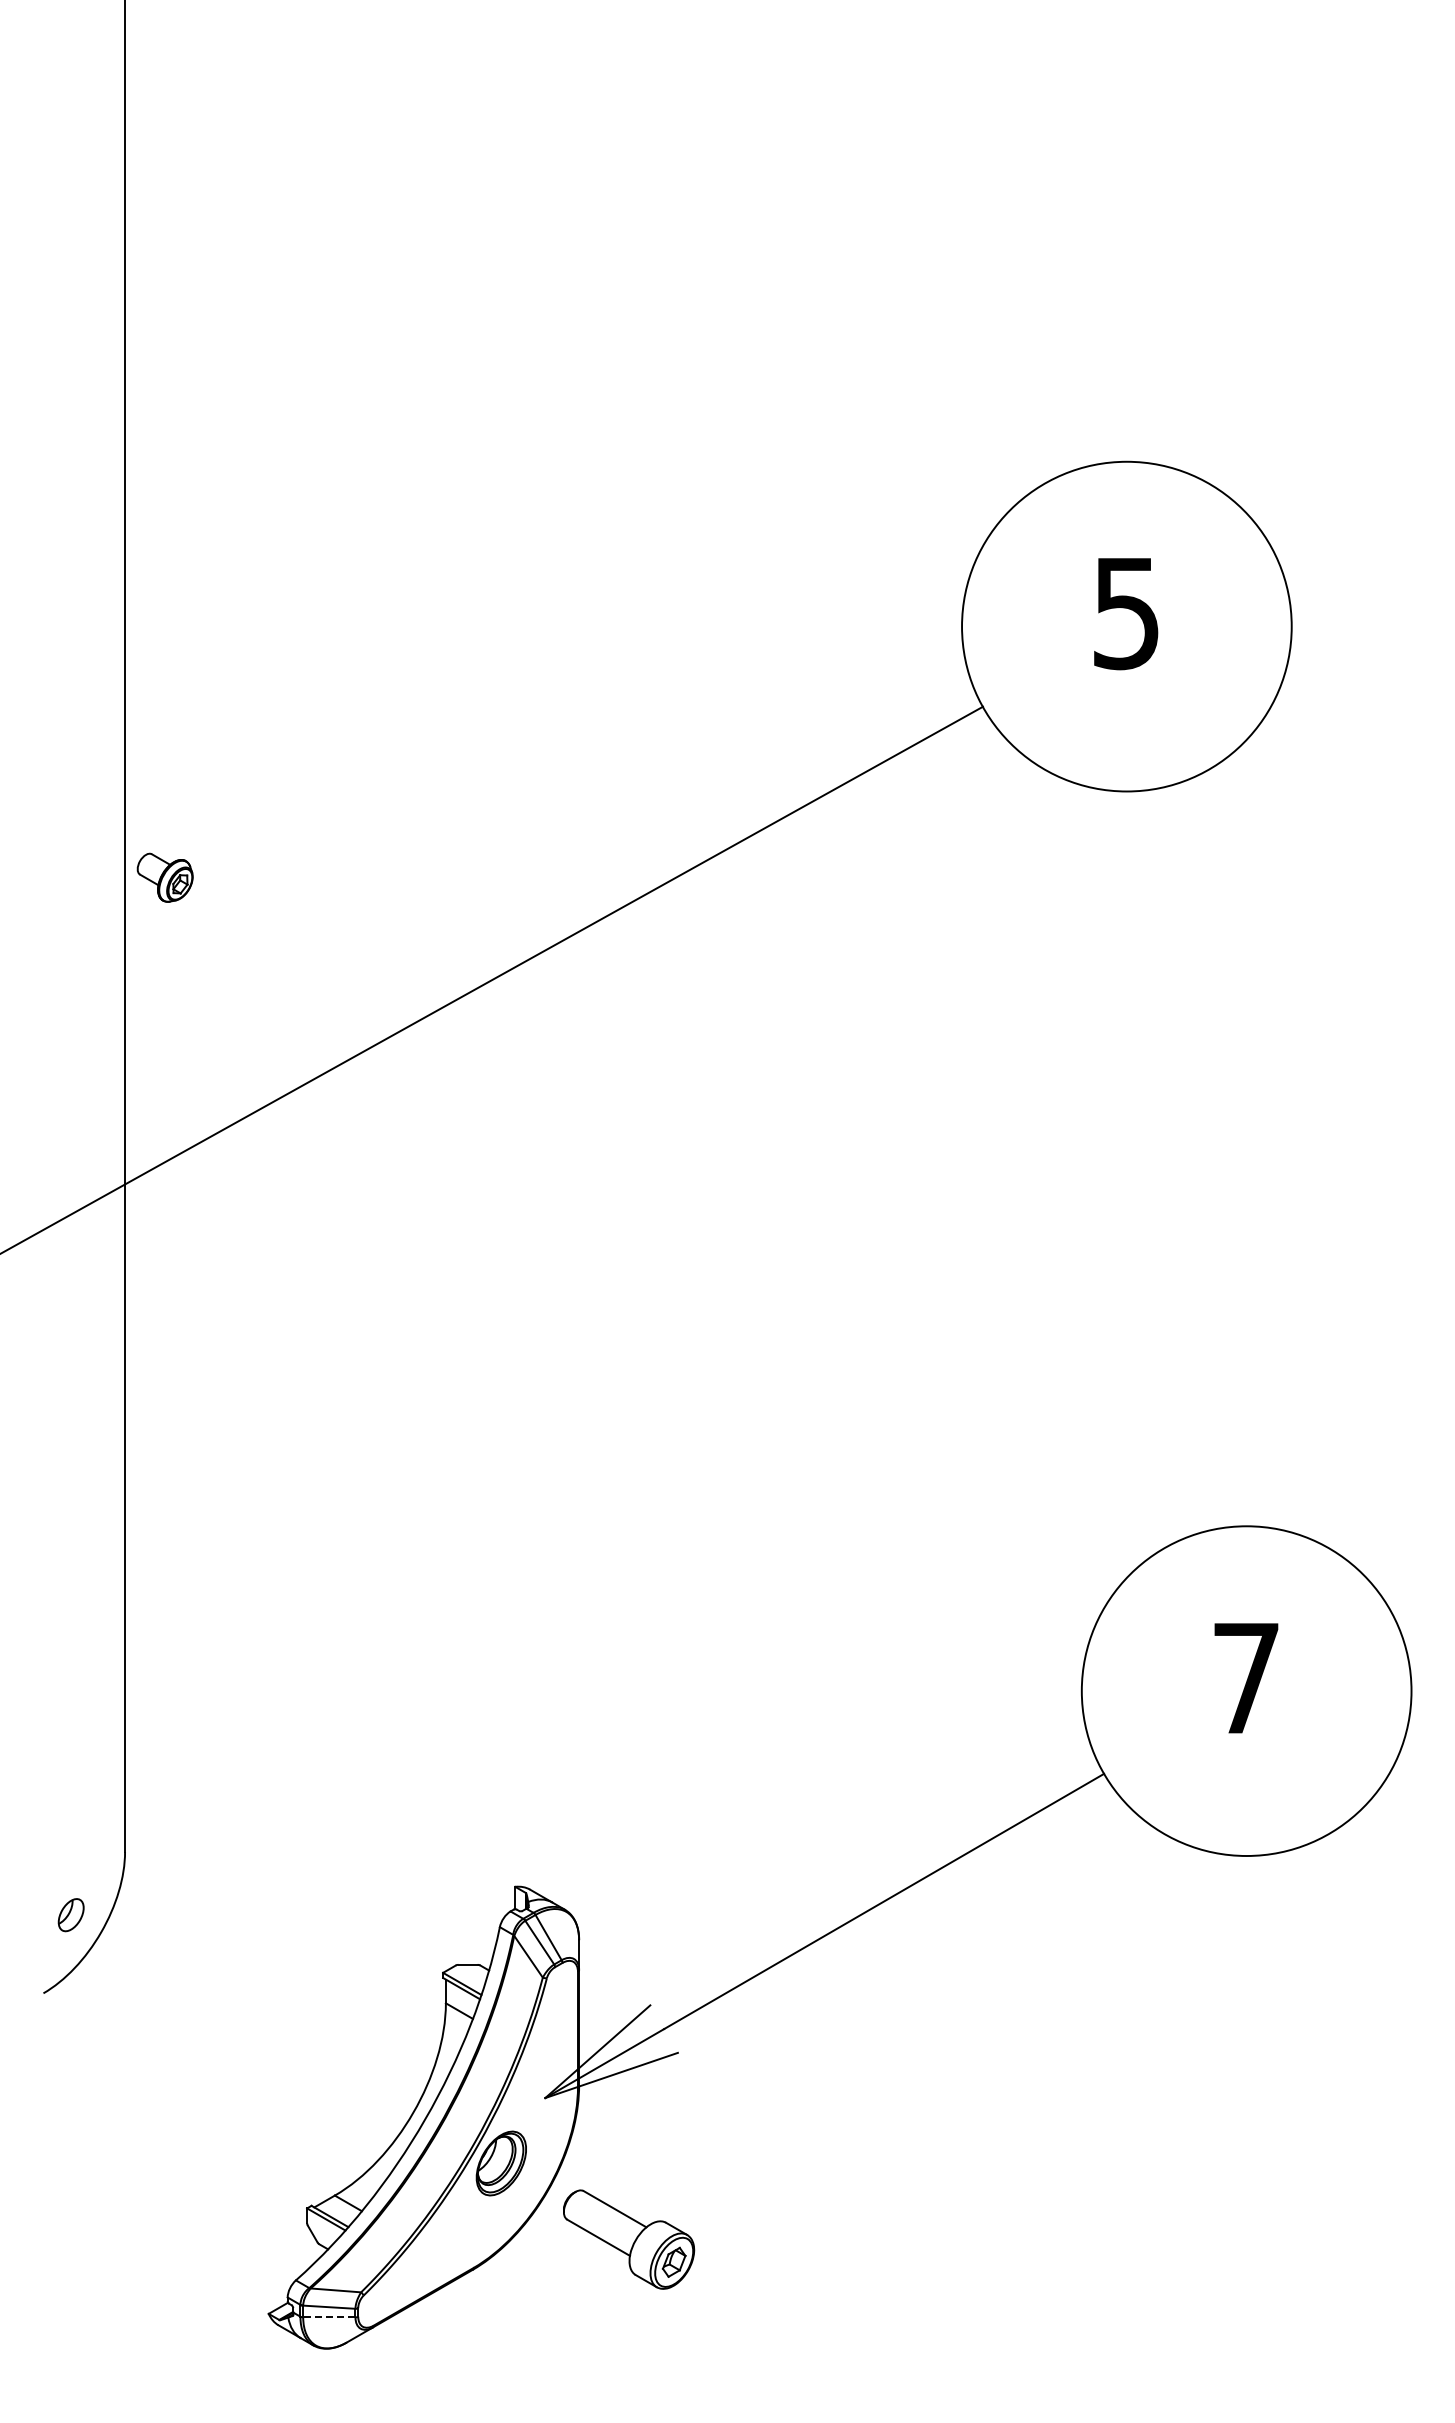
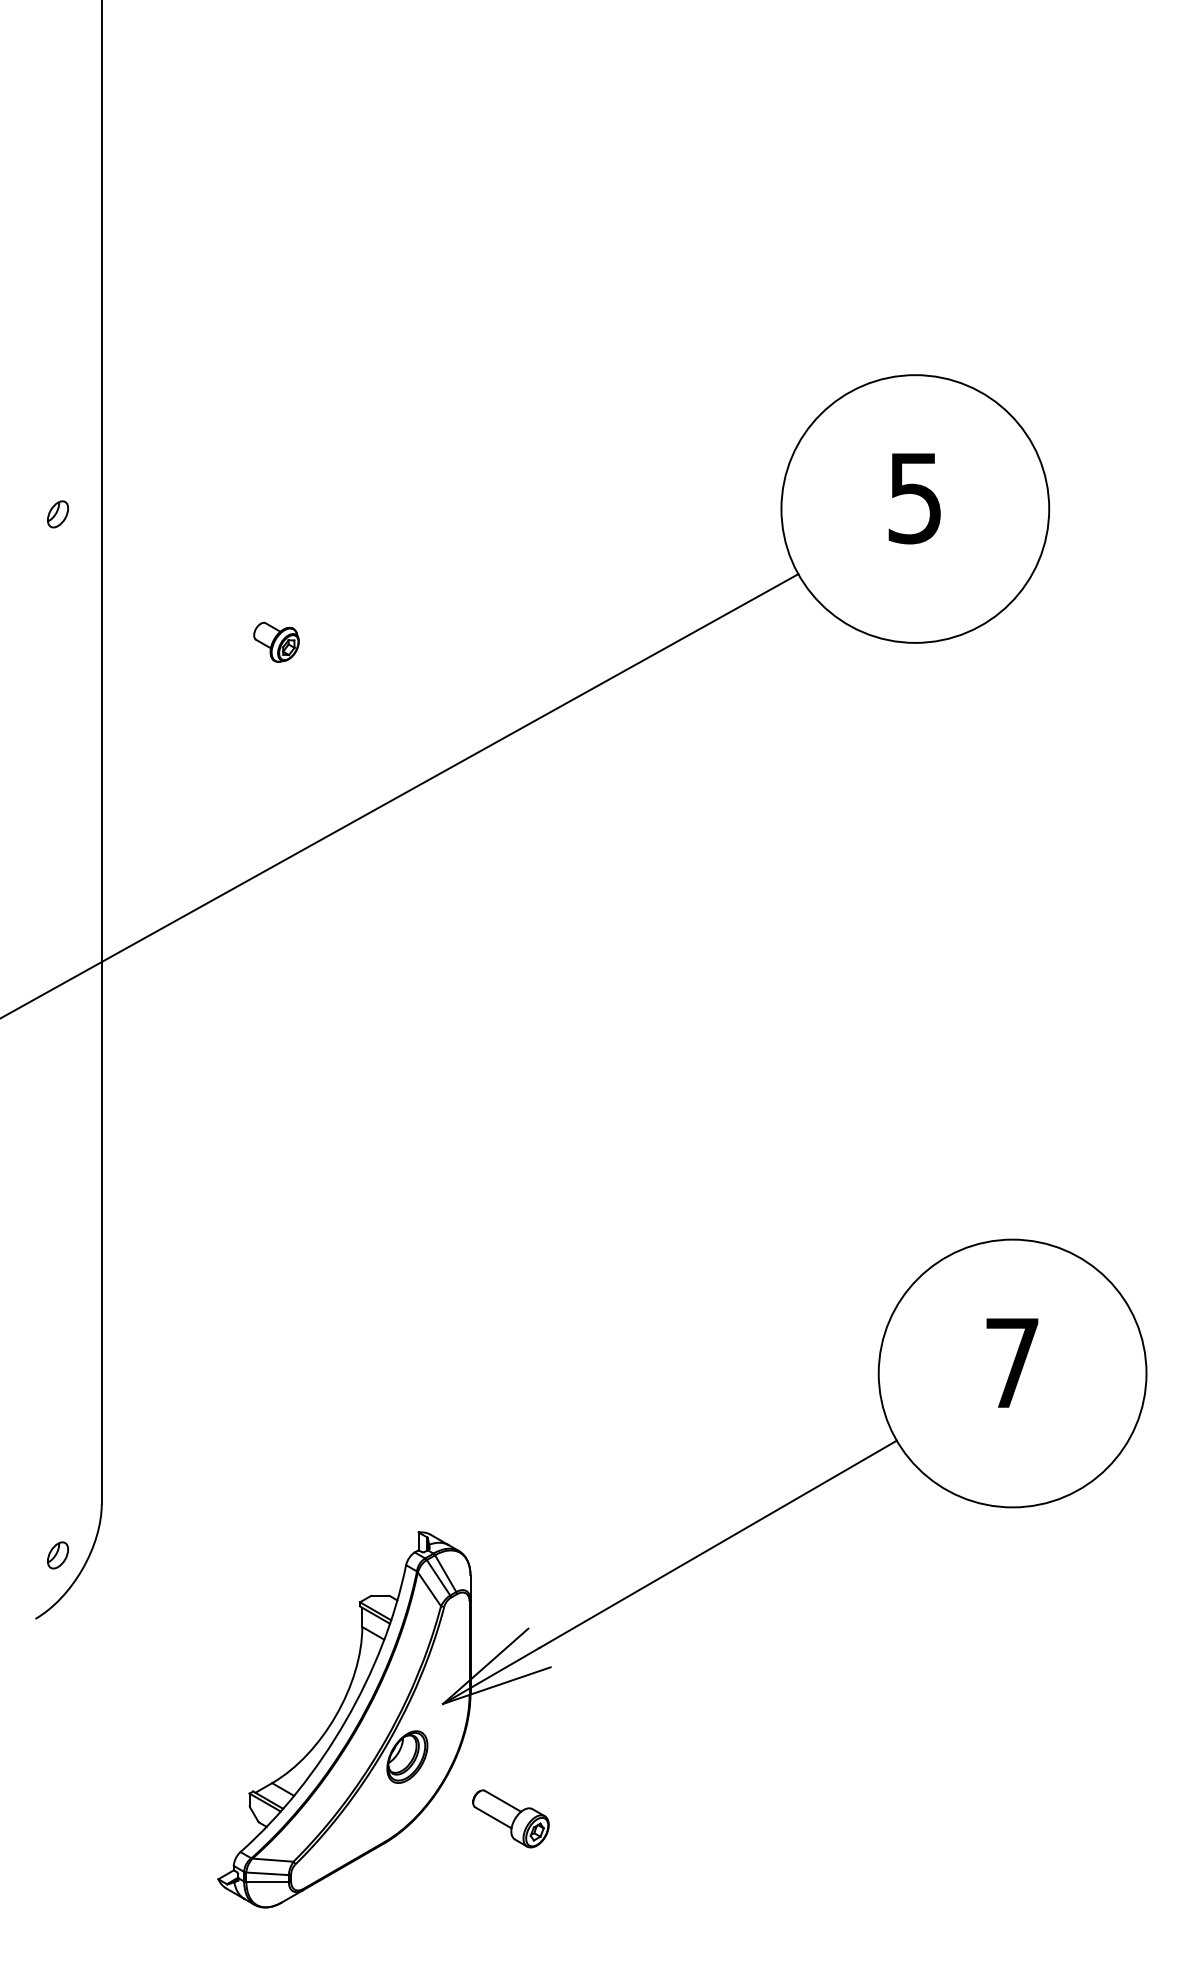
part: (70, 633) -> (57, 514), added
part: (164, 877) -> (275, 642), moved
part: (628, 2239) -> (510, 1818), size x0.71
line: (328, 2317) -> (266, 1882), dashed -> solid

